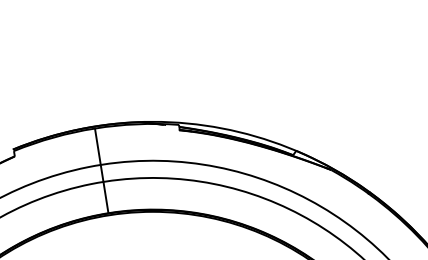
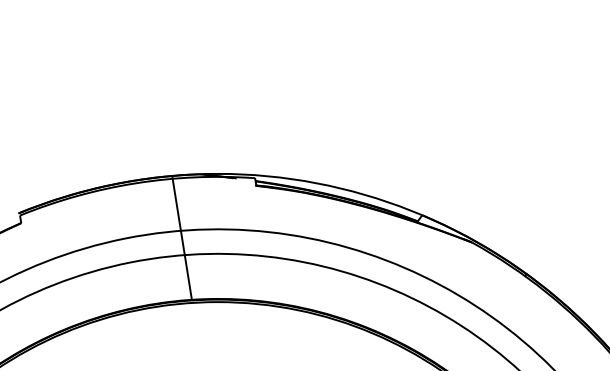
line: (101, 170) -> (181, 237), moved

